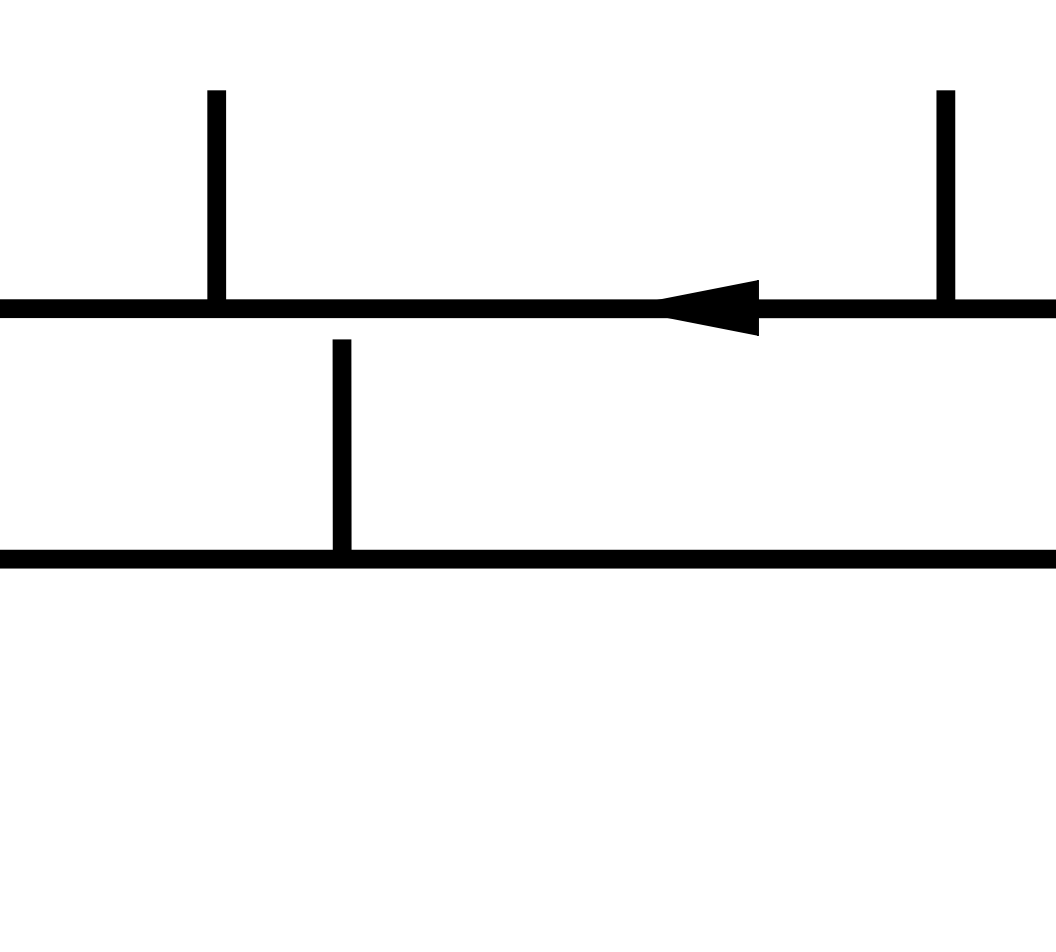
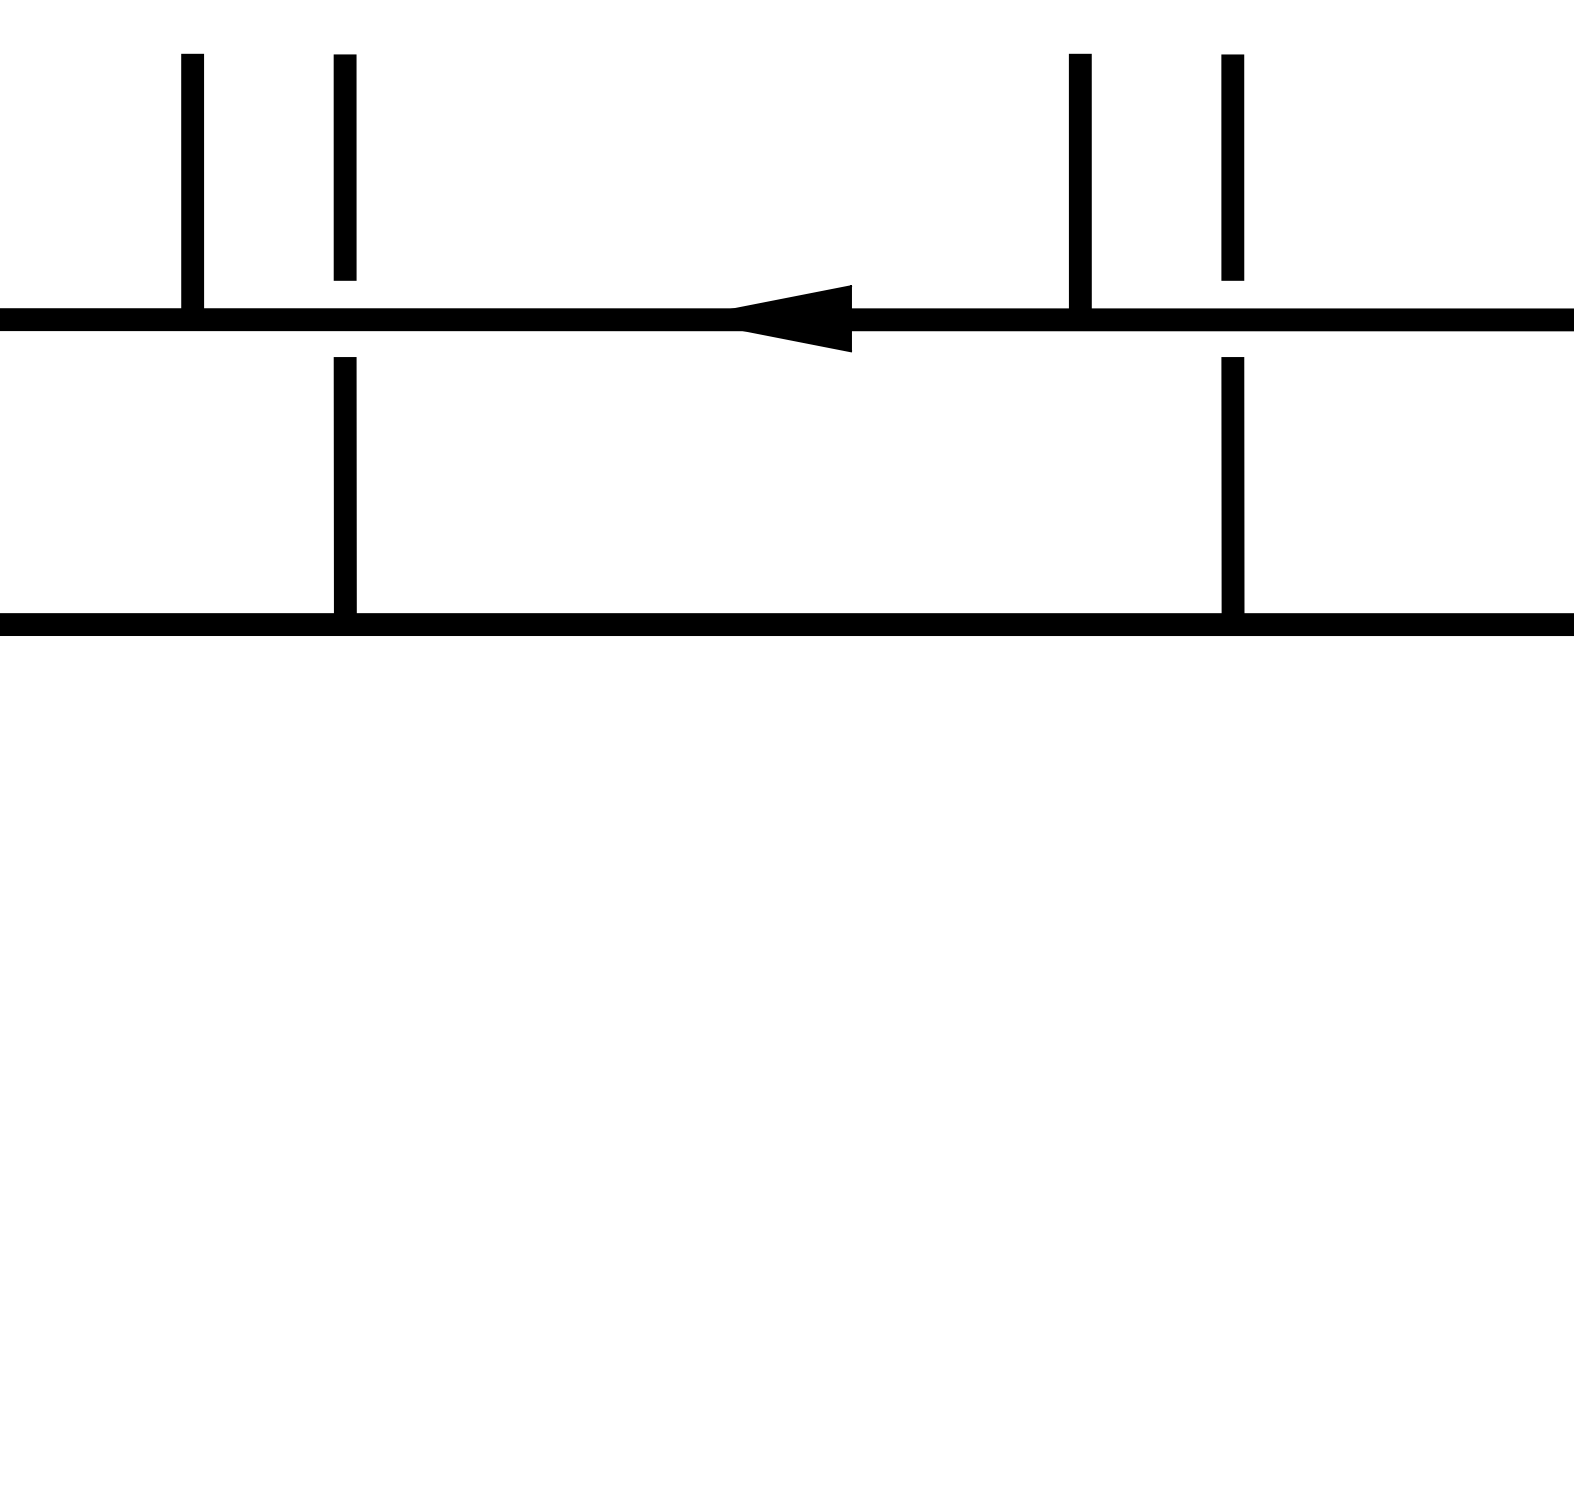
line: (341, 183) -> (344, 167), added

